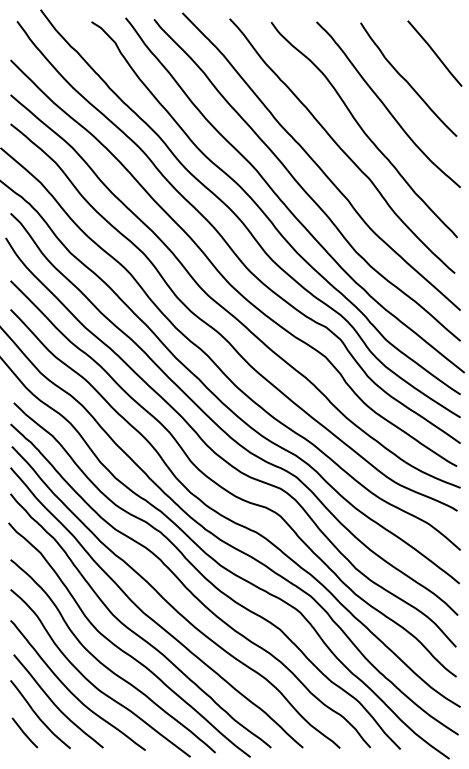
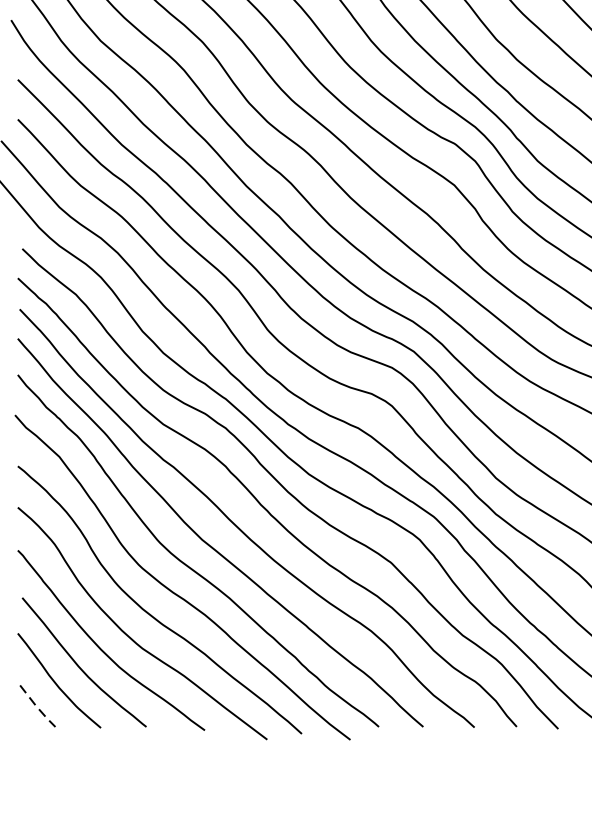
line: (24, 733) -> (37, 706), solid -> dashed

